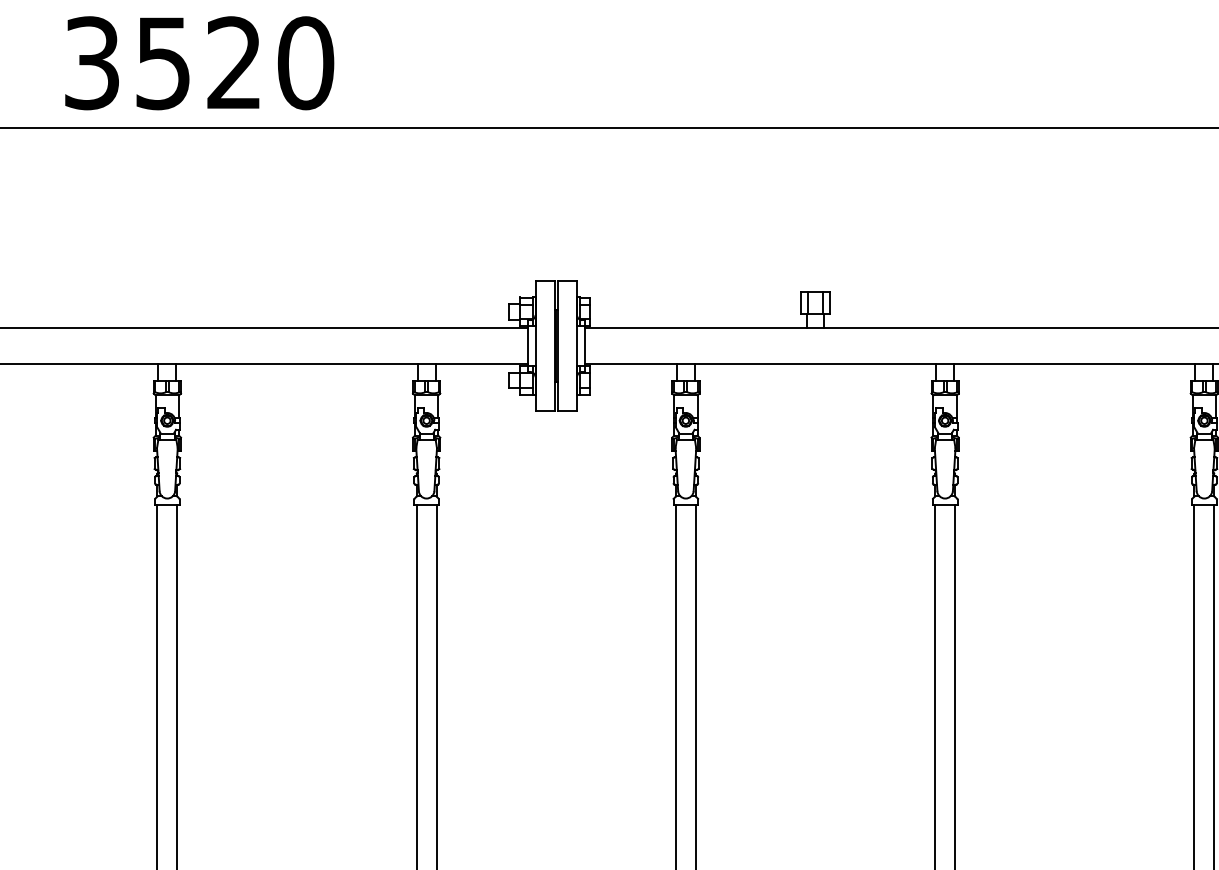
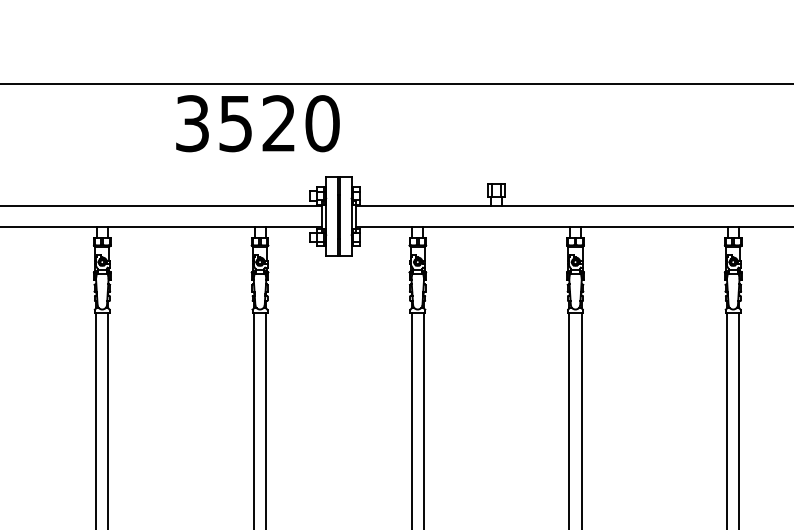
text: (198, 62) -> (257, 123), moved

